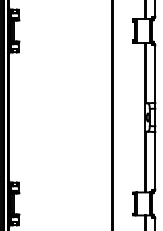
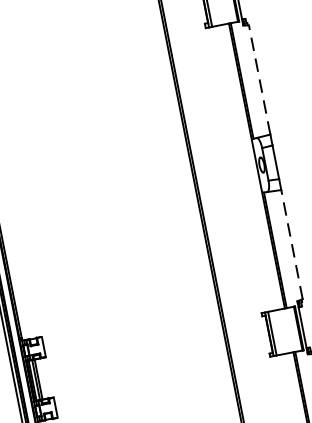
line: (155, 74) -> (260, 80), solid -> dashed
line: (155, 160) -> (292, 244), solid -> dashed

